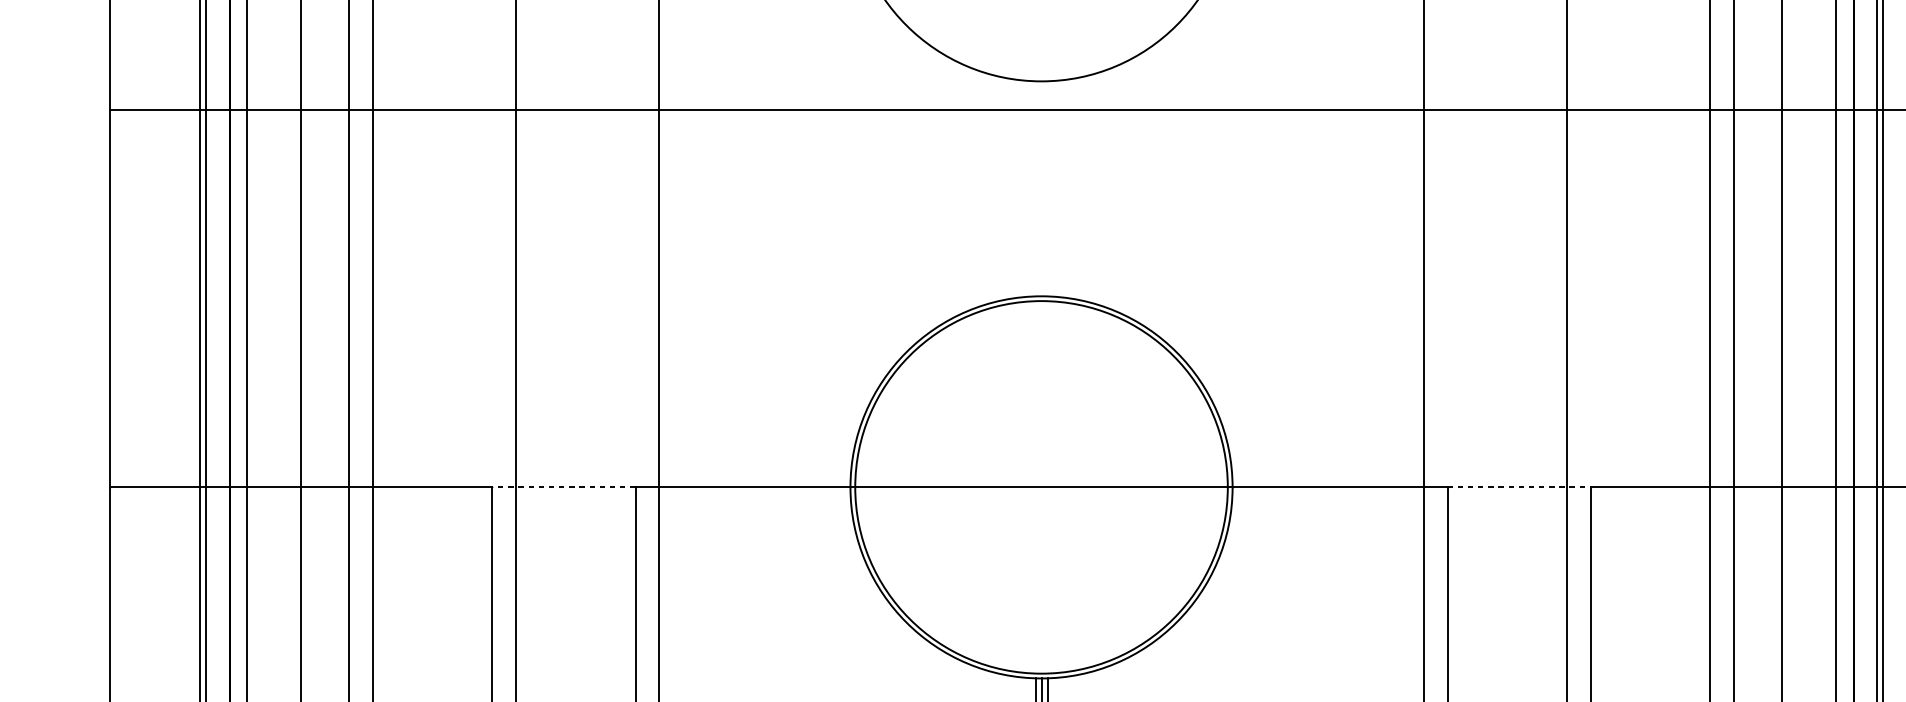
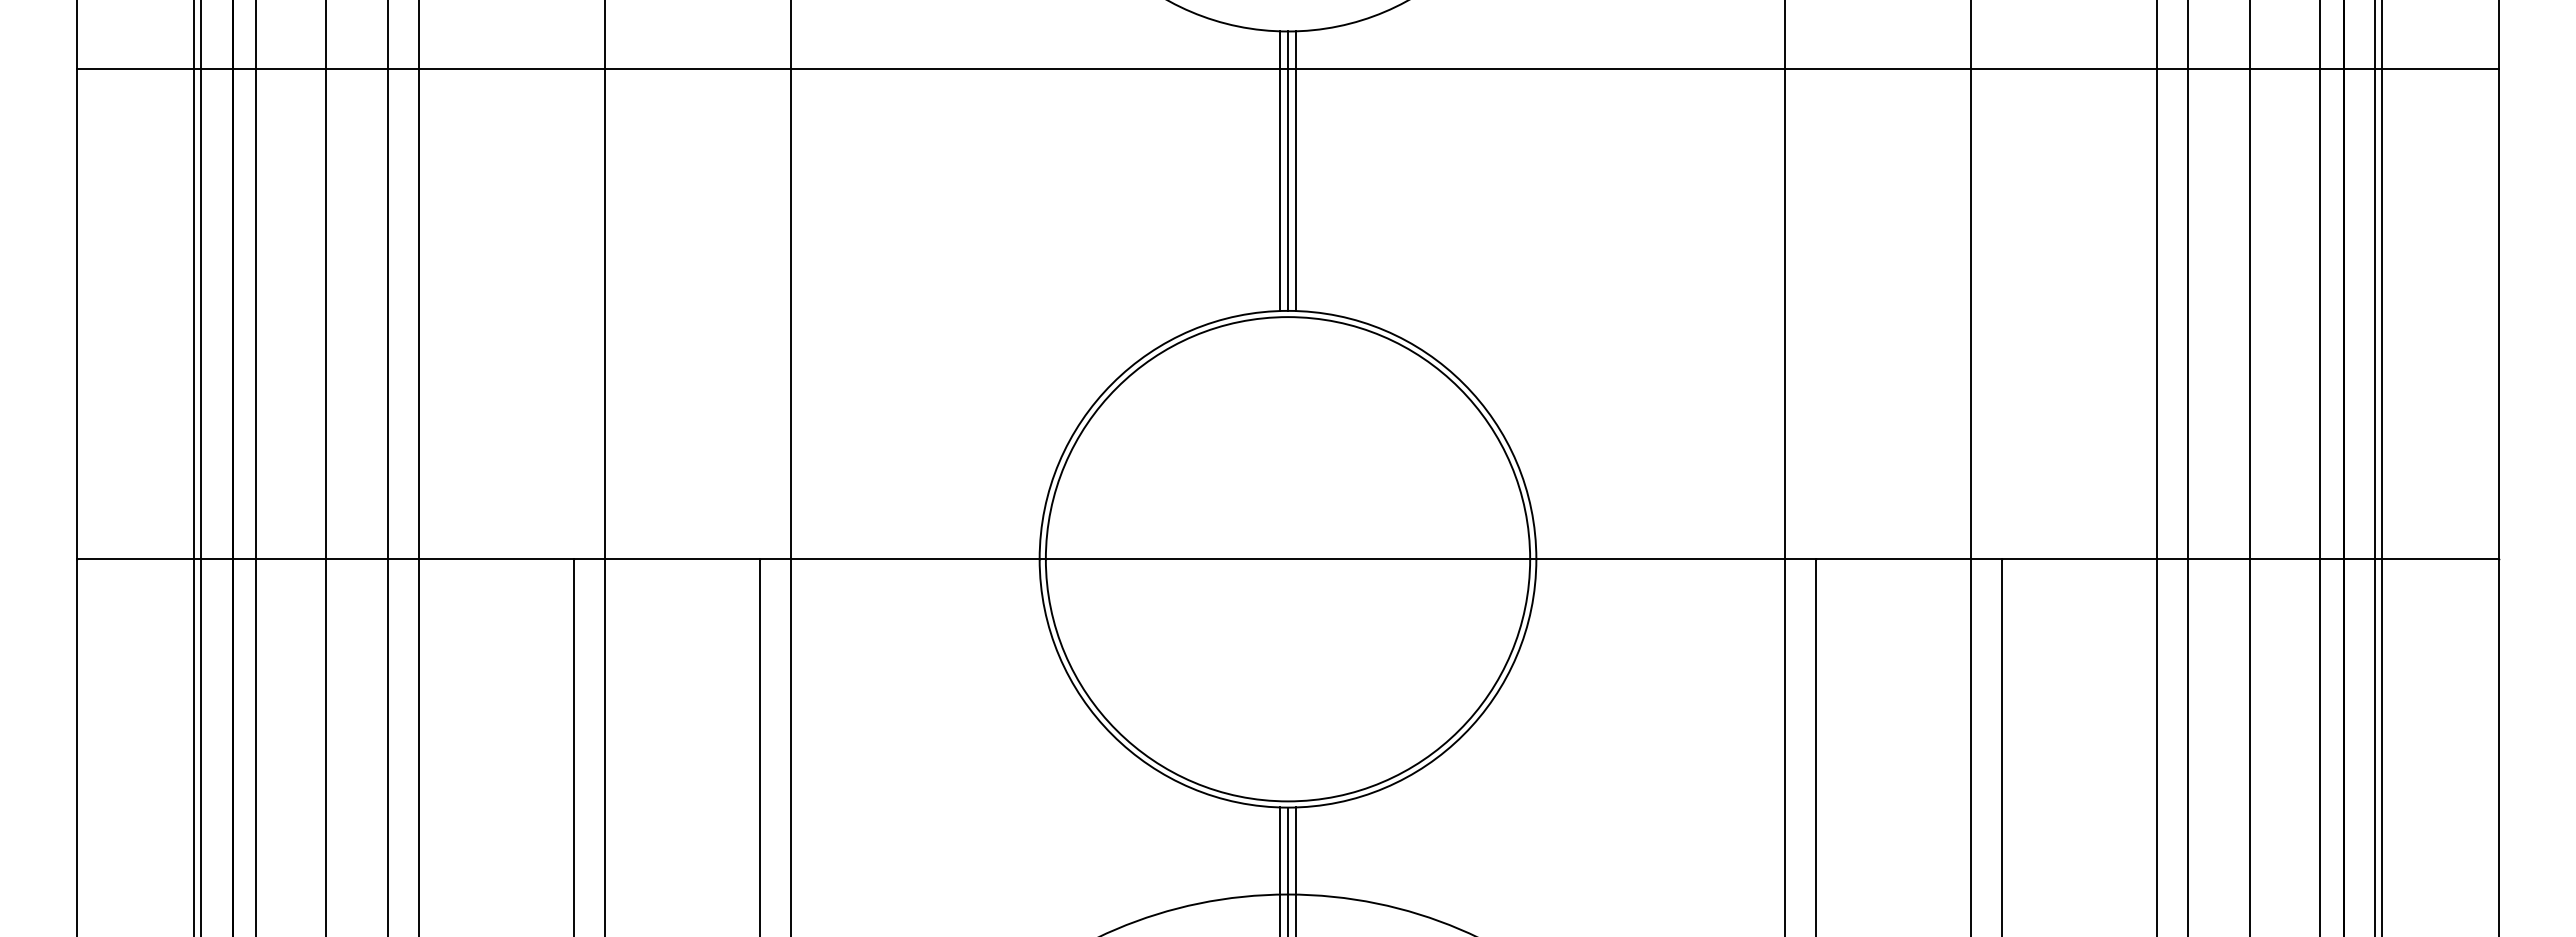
line: (1041, 188) -> (1288, 170), added
line: (1035, 189) -> (1280, 171), added
line: (1047, 189) -> (1295, 171), added
line: (563, 487) -> (666, 559), dashed -> solid
line: (1519, 487) -> (1909, 559), dashed -> solid

